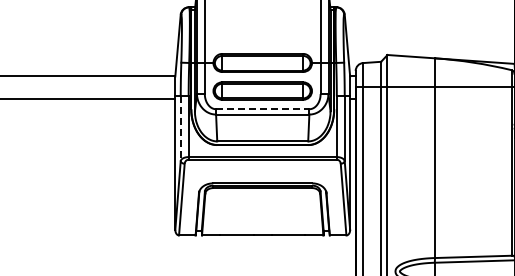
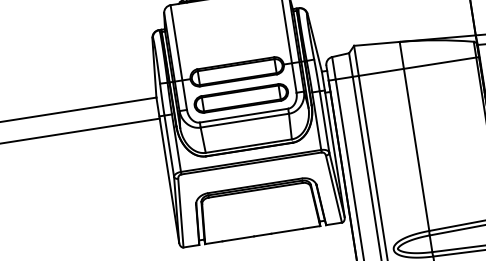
line: (262, 109) -> (243, 115), dashed -> solid
line: (180, 129) -> (169, 147), dashed -> solid

